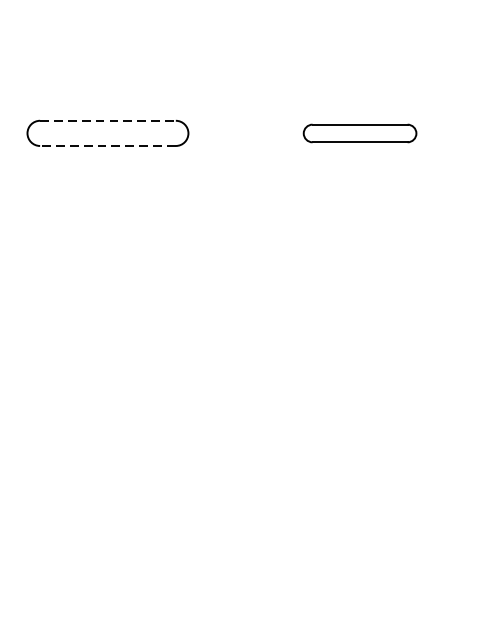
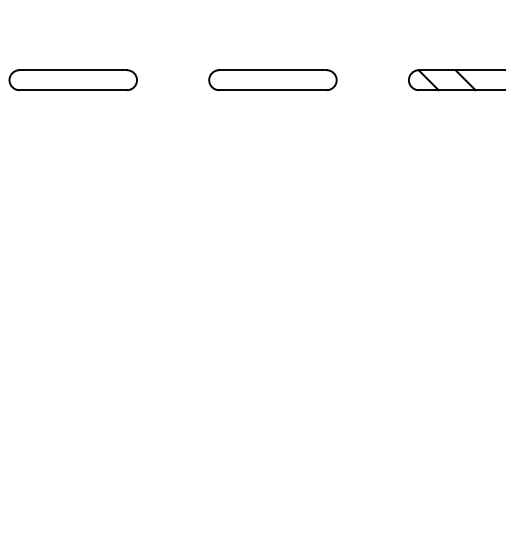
line: (108, 121) -> (73, 70), dashed -> solid
part: (359, 133) -> (272, 80), size x1.43
line: (108, 146) -> (73, 90), dashed -> solid

